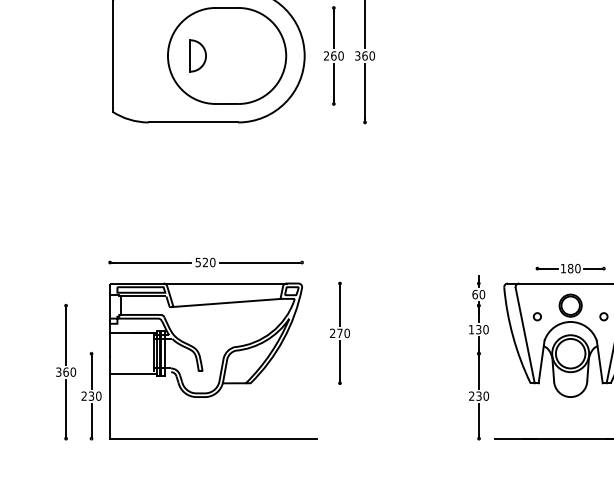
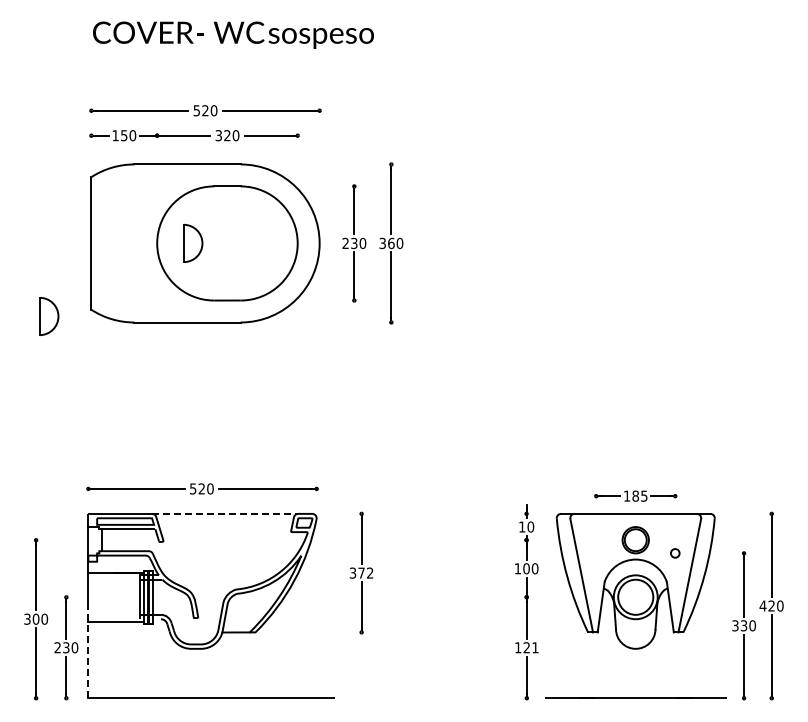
text: (333, 55) -> (354, 243), 260 -> 230
part: (77, 116) -> (49, 315), added
text: (578, 268) -> (644, 495), 180 -> 185
line: (225, 283) -> (225, 513), solid -> dashed
text: (475, 294) -> (522, 526), 60 -> 10
line: (227, 302) -> (227, 536), removed
circle: (537, 316) -> (596, 553), removed
text: (478, 329) -> (526, 568), 130 -> 100
text: (339, 332) -> (361, 572), 270 -> 372
text: (66, 371) -> (36, 618), 360 -> 300
text: (478, 395) -> (526, 647), 230 -> 121
line: (110, 397) -> (88, 649), solid -> dashed

